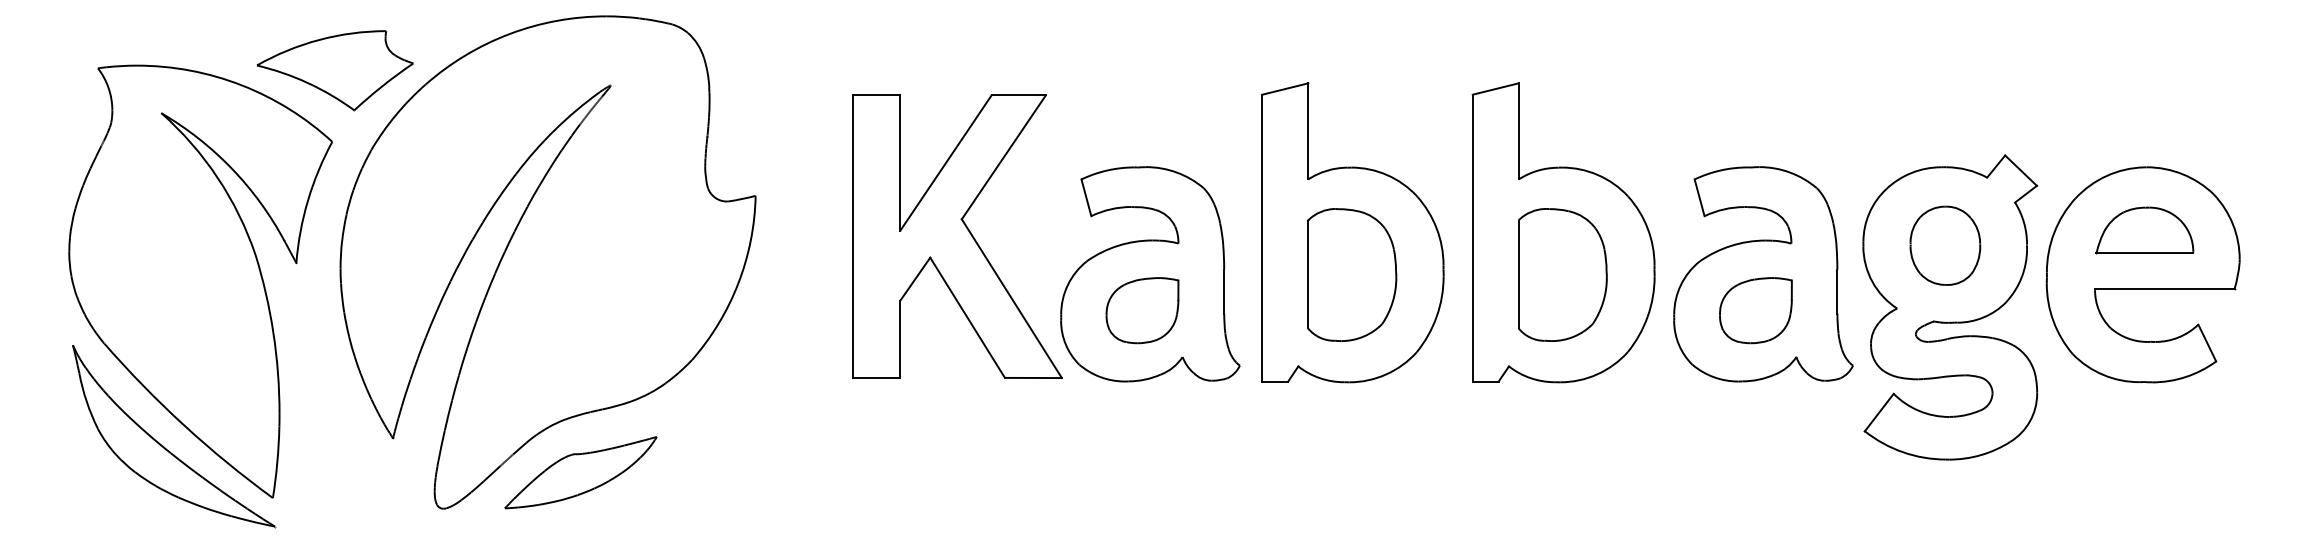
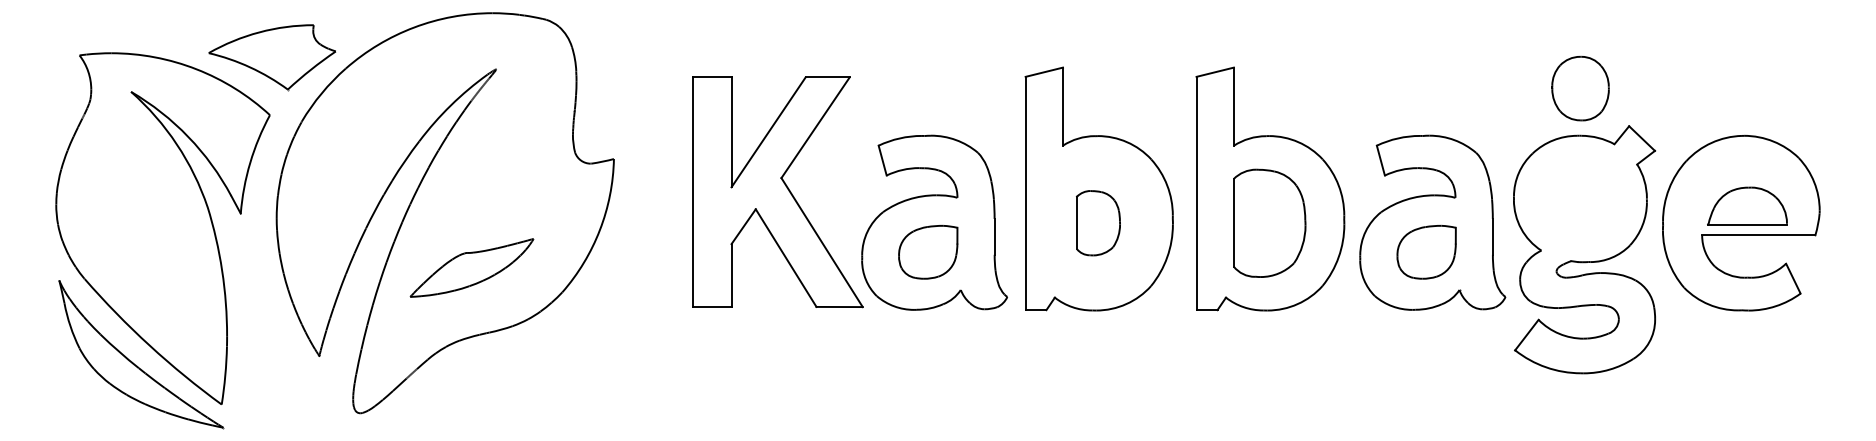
part: (2144, 229) -> (1747, 205), moved
part: (1945, 245) -> (1580, 88), moved
part: (1352, 273) -> (1098, 222), size x0.6
part: (580, 472) -> (471, 267), moved

